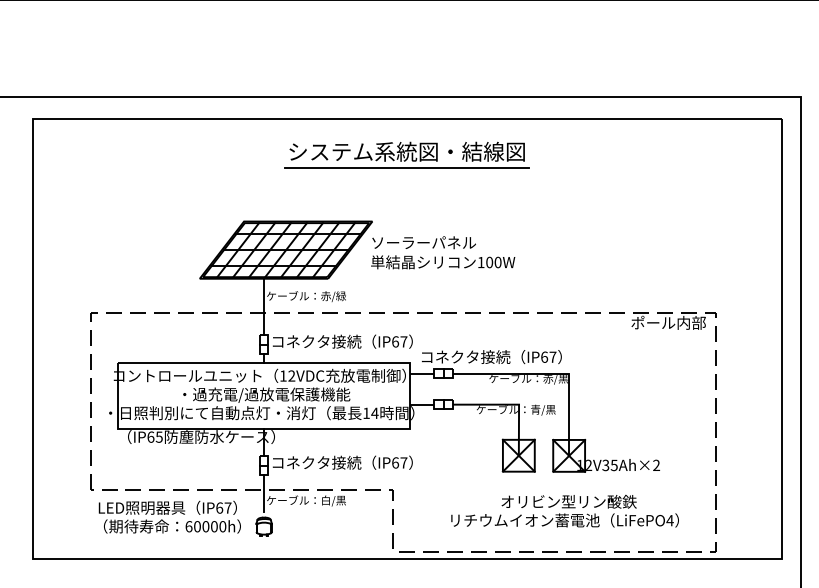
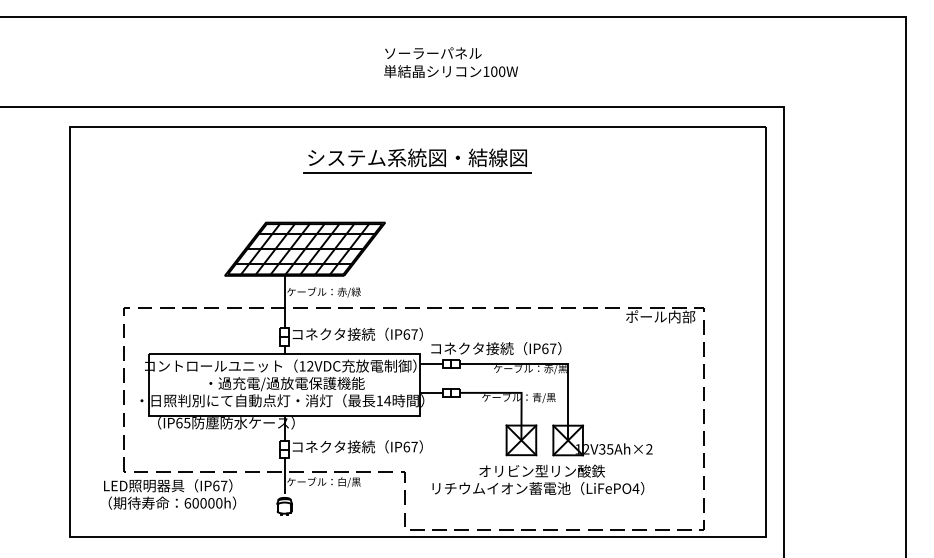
text: (442, 252) -> (450, 62), moved
text: (565, 510) -> (538, 479), moved
text: (170, 517) -> (170, 494), moved

